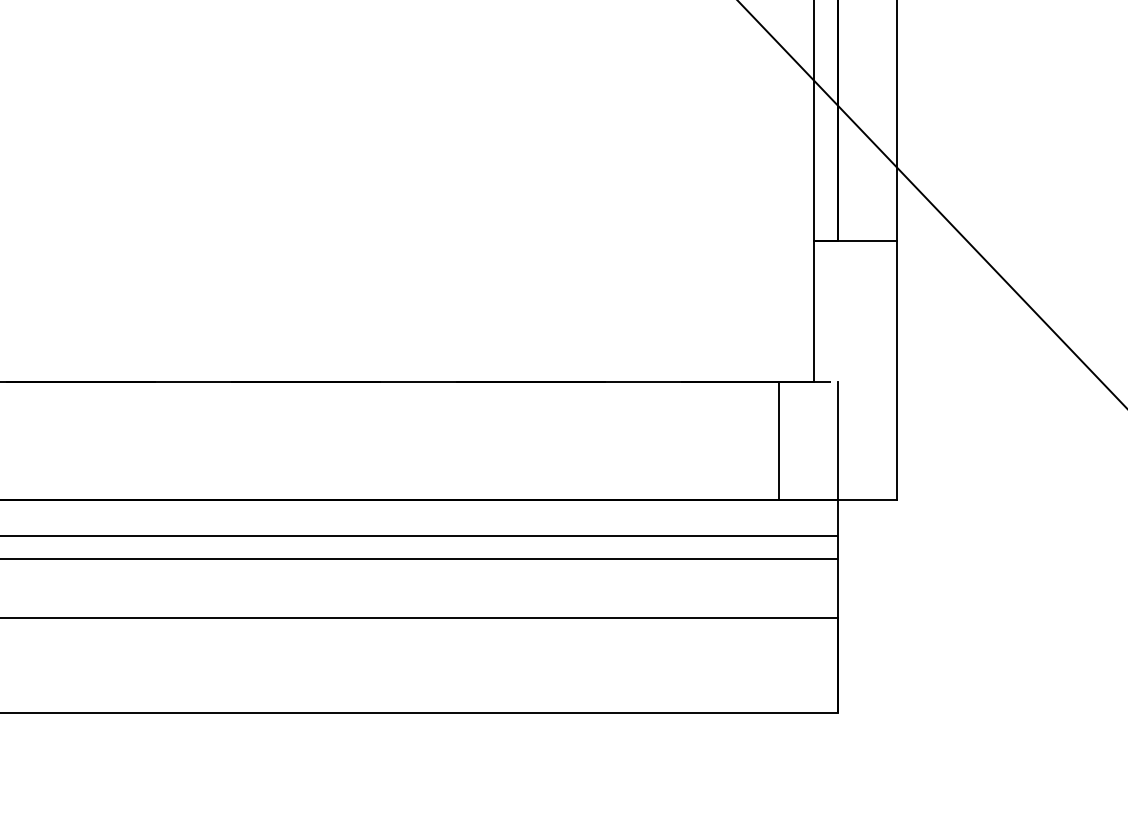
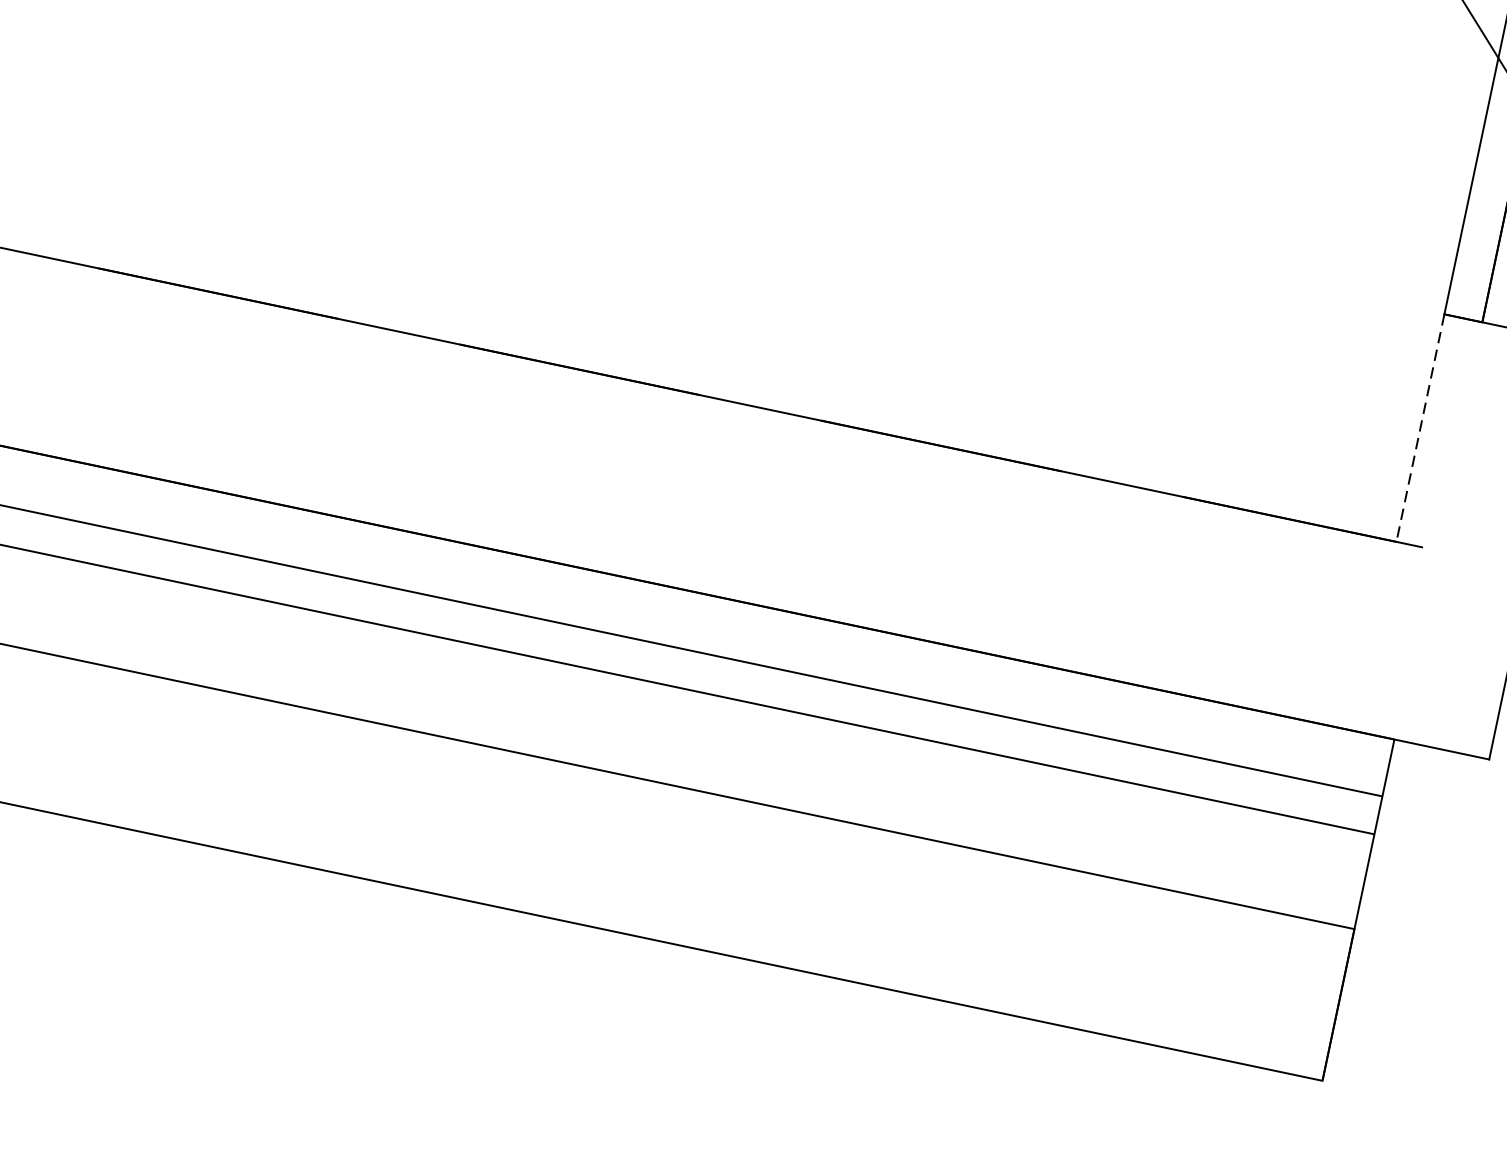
line: (814, 311) -> (1420, 428), solid -> dashed
line: (779, 441) -> (1320, 625), removed
line: (838, 441) -> (1415, 645), removed

